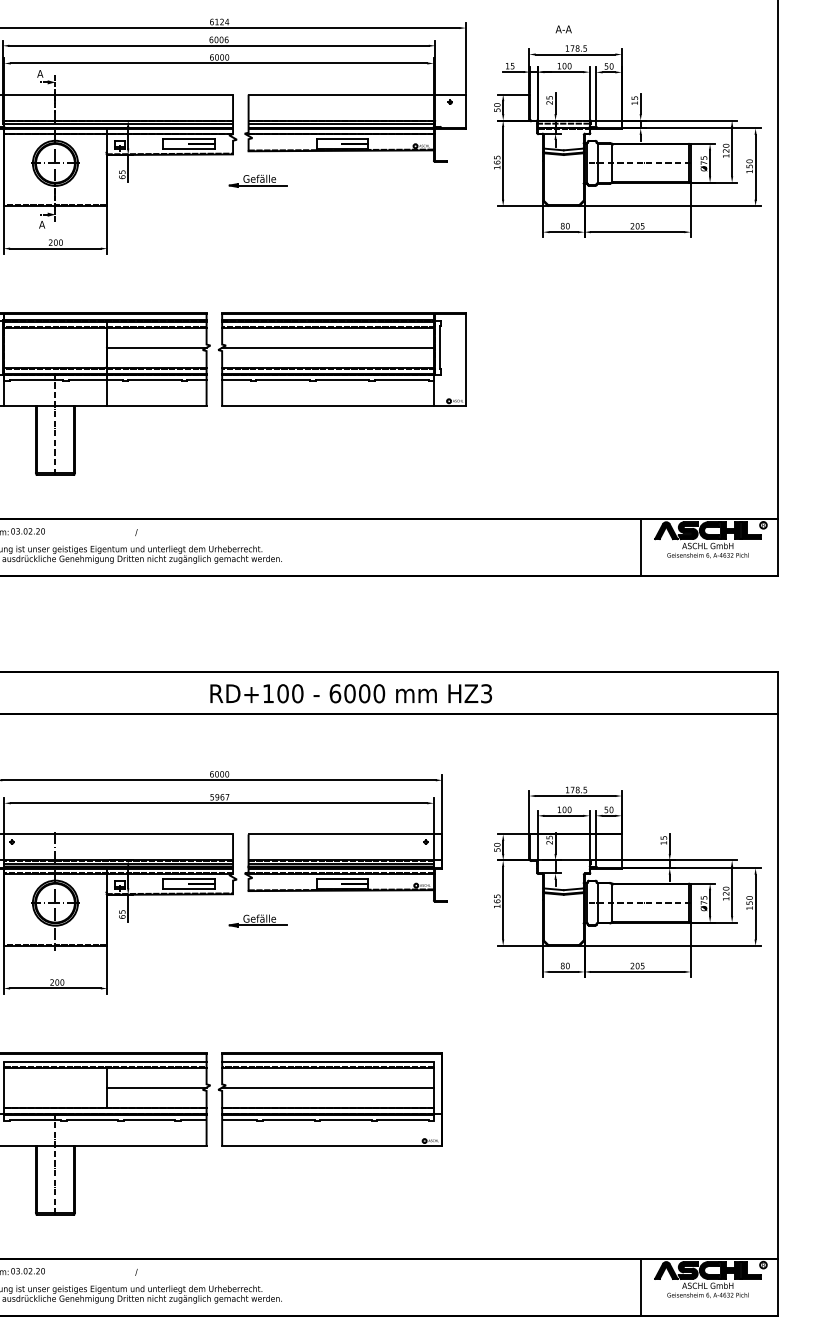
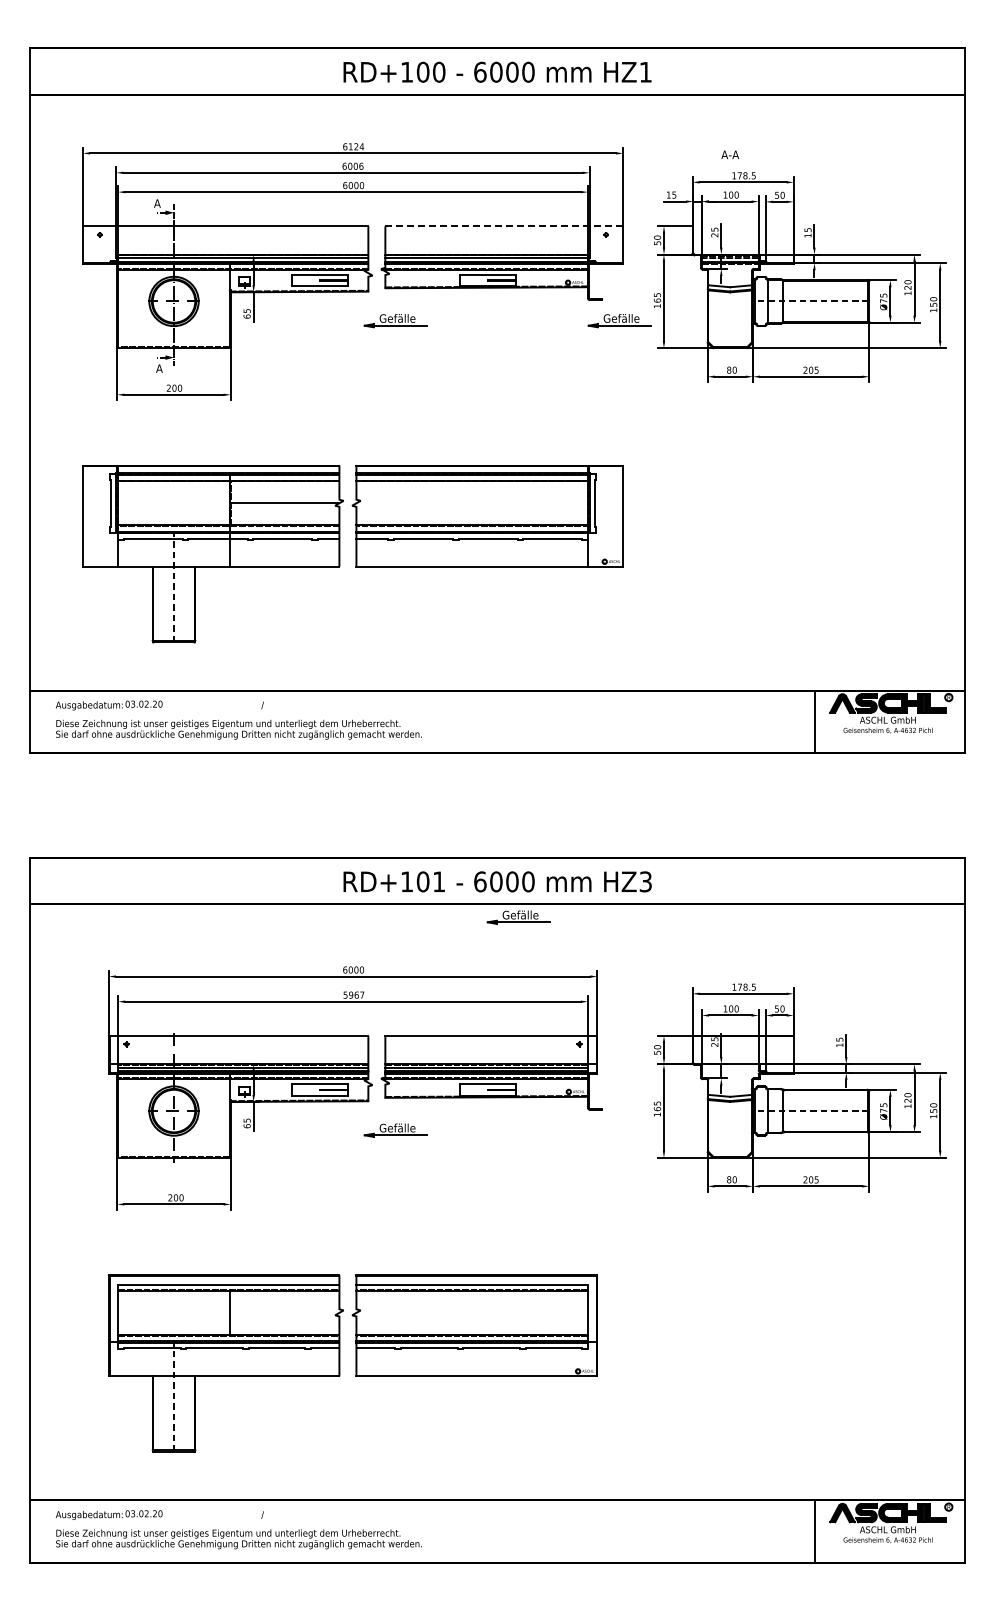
line: (357, 94) -> (504, 226), solid -> dashed
part: (462, 181) -> (619, 321), added
line: (328, 347) -> (472, 503), removed
text: (298, 693) -> (439, 881), RD+100 -> RD+101
part: (370, 726) -> (518, 917), added
line: (156, 1087) -> (284, 1312), removed
line: (328, 1087) -> (472, 1312), removed

